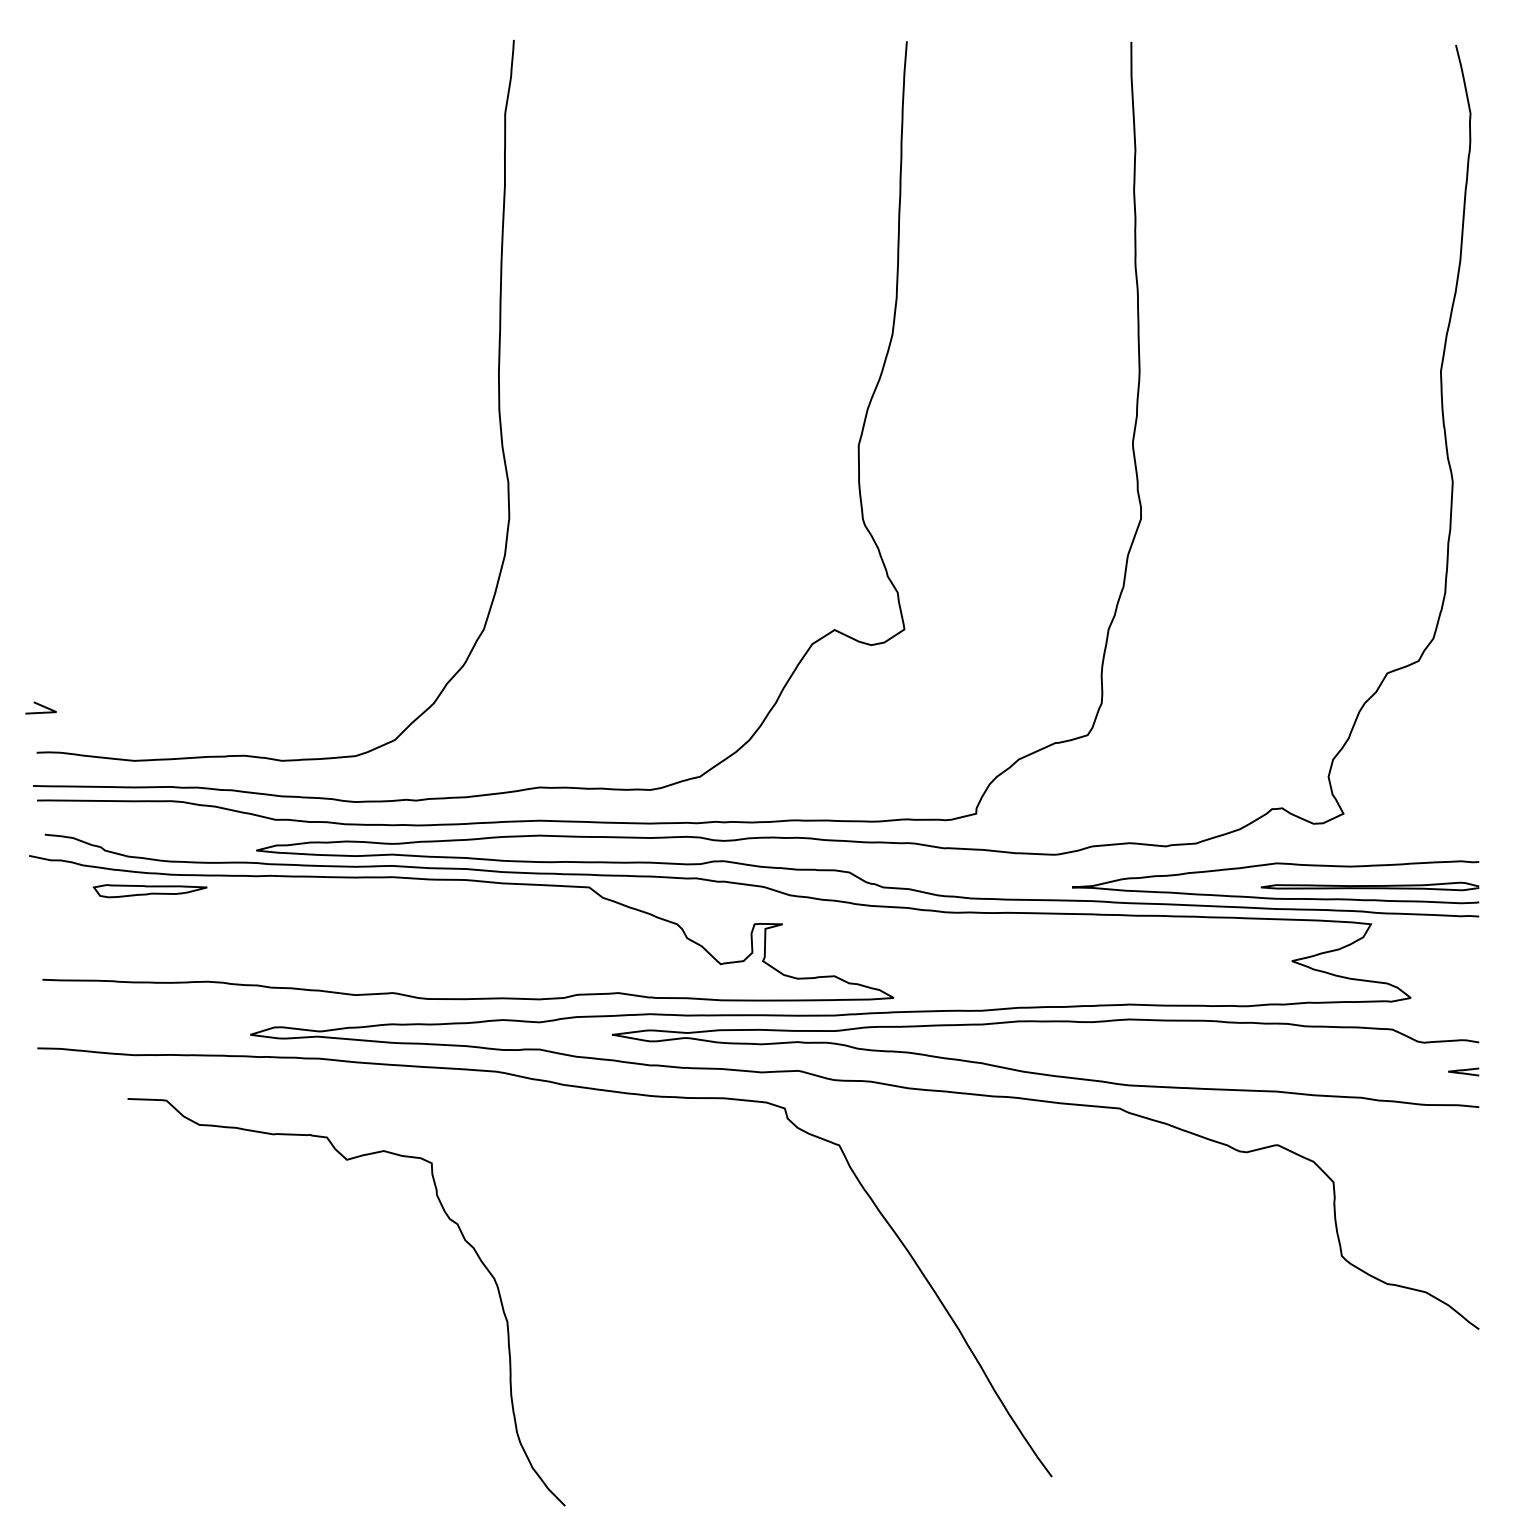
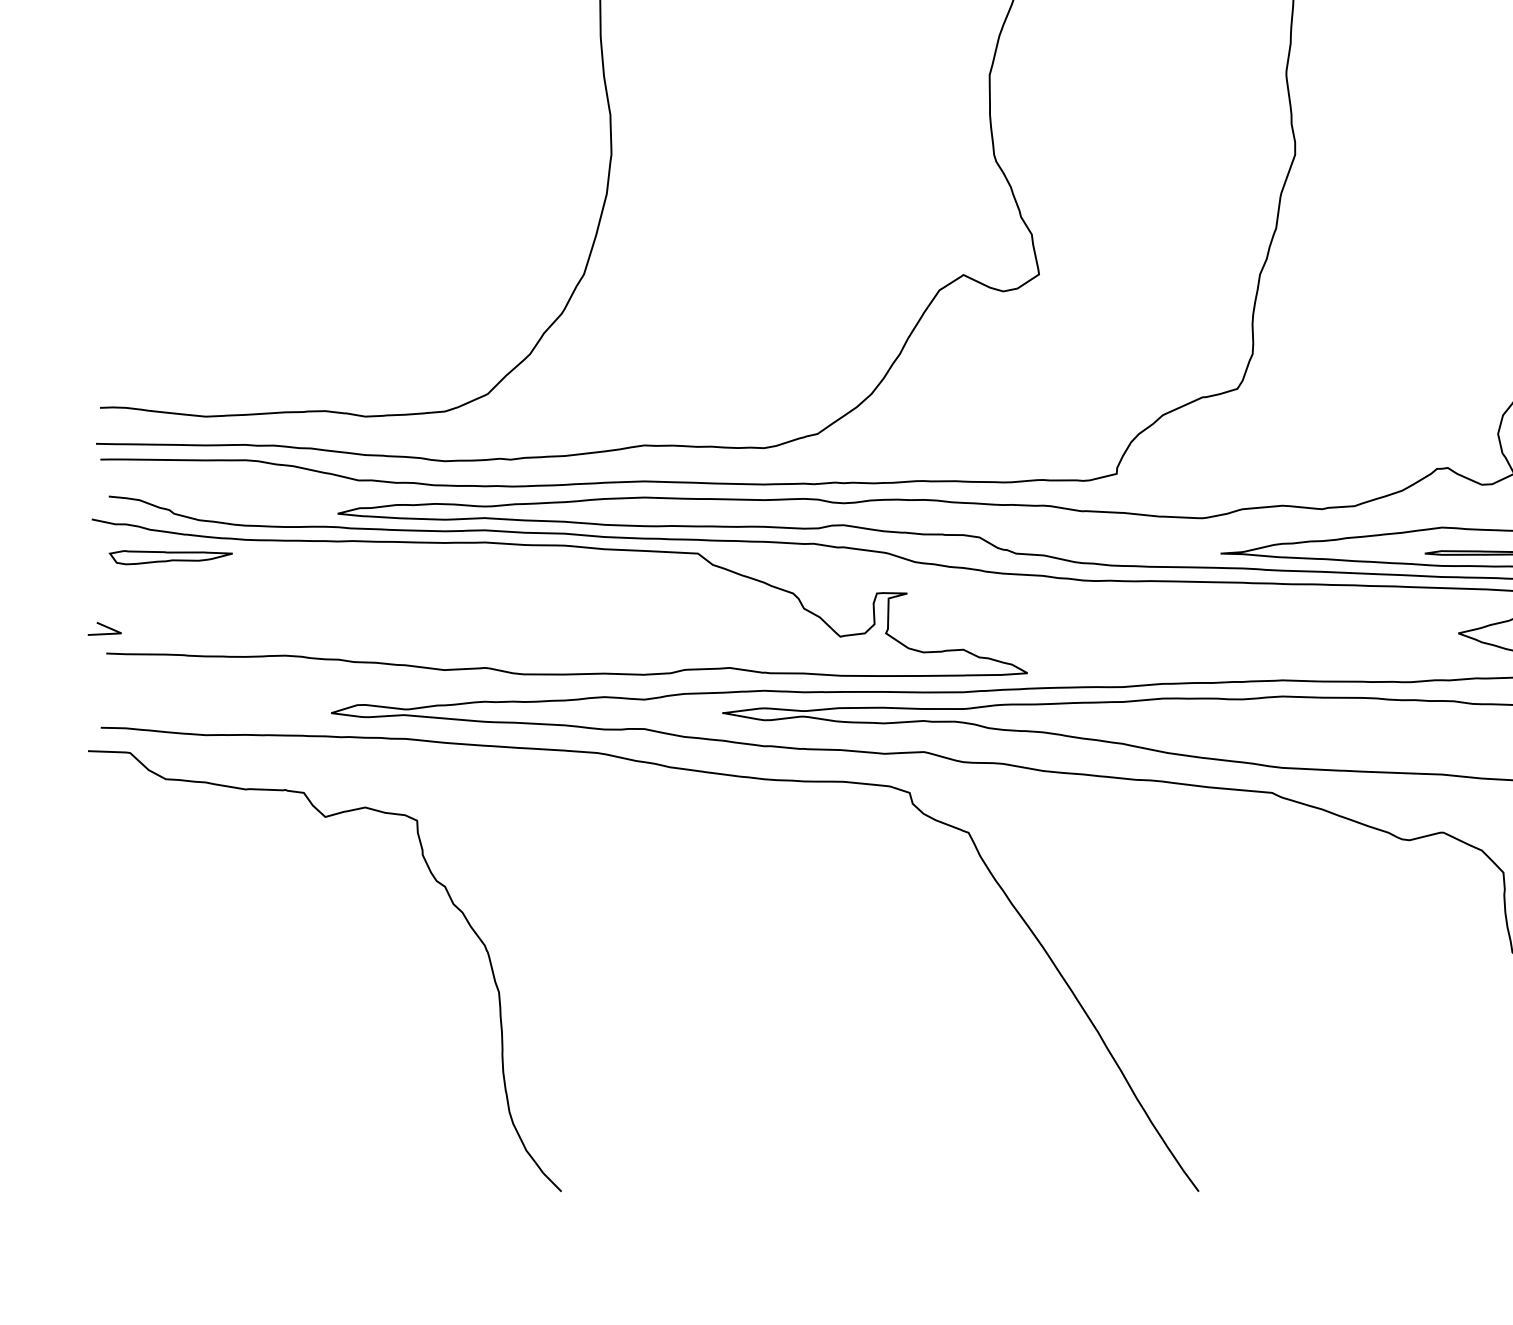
line: (40, 706) -> (104, 627), moved
part: (149, 891) -> (170, 558), moved
curve: (447, 1217) -> (434, 879), moved

